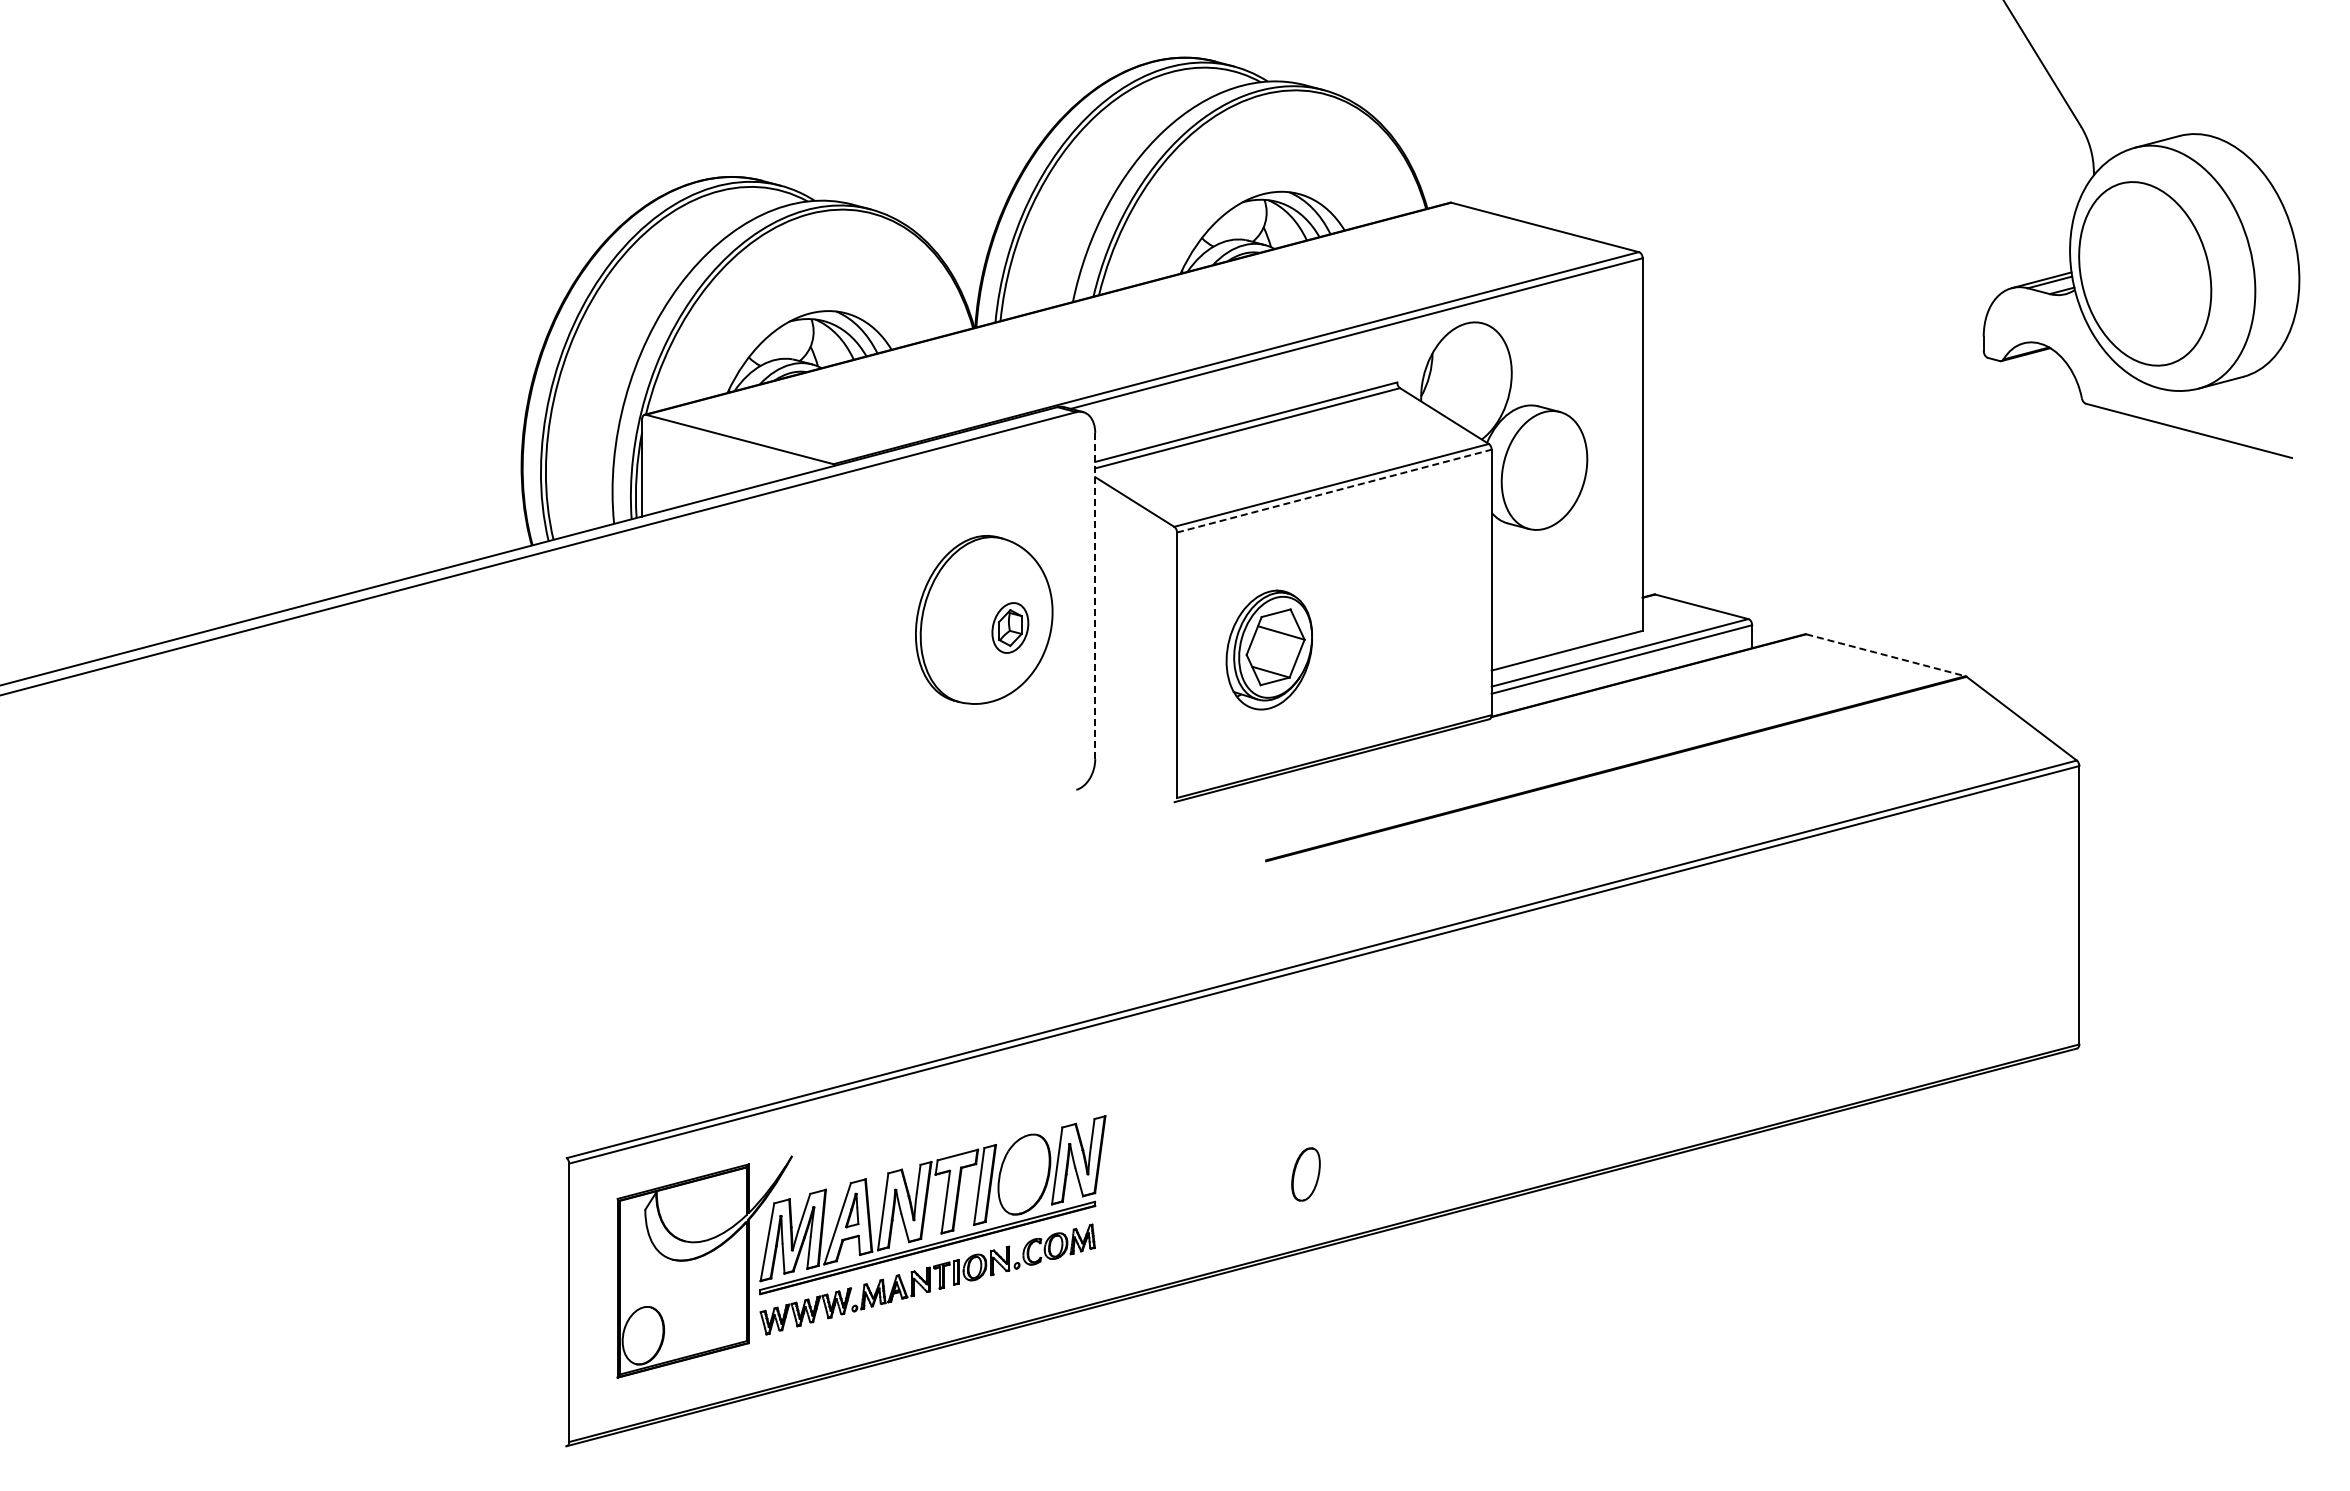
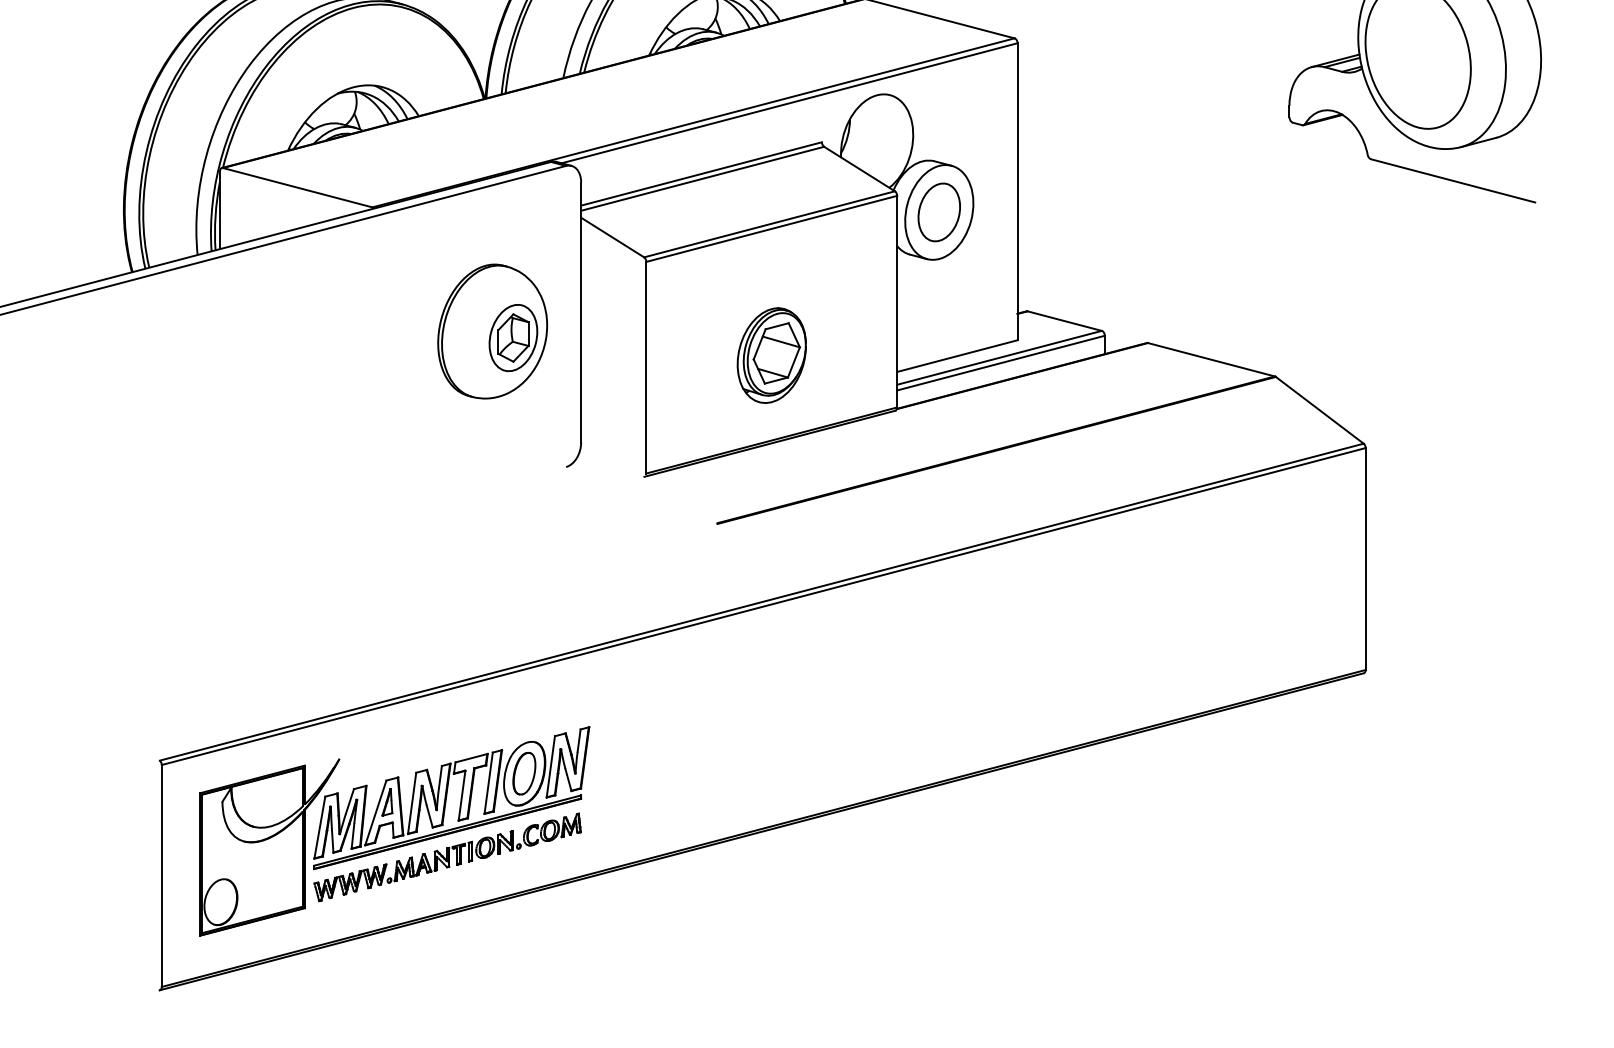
part: (1544, 470) -> (939, 212), added
line: (1334, 491) -> (771, 229), dashed -> solid
line: (1095, 595) -> (581, 312), dashed -> solid
part: (1010, 627) -> (513, 337), size x1.67
part: (1268, 649) -> (771, 355), moved
line: (1886, 655) -> (1211, 359), dashed -> solid
part: (1305, 1174) -> (523, 773), moved

